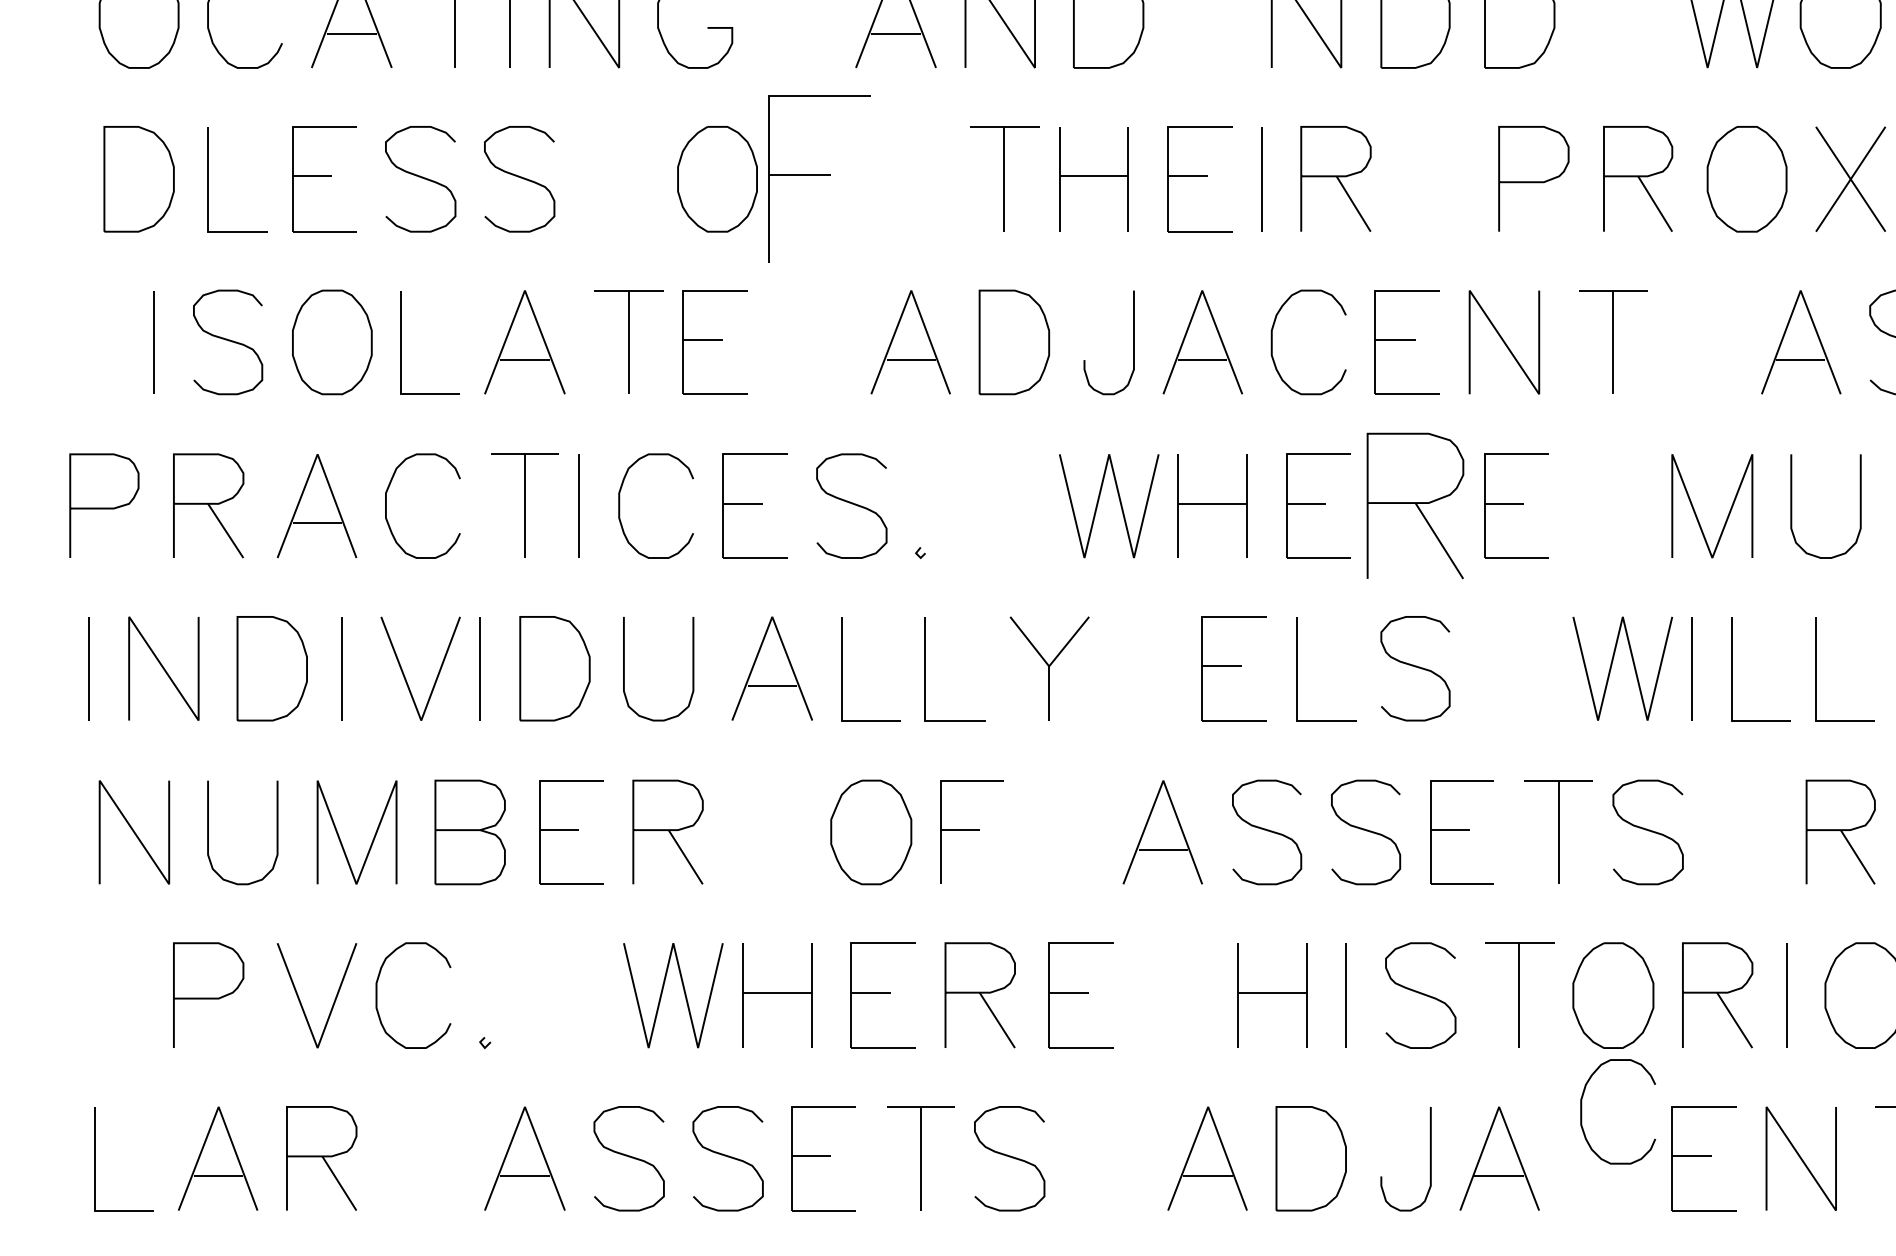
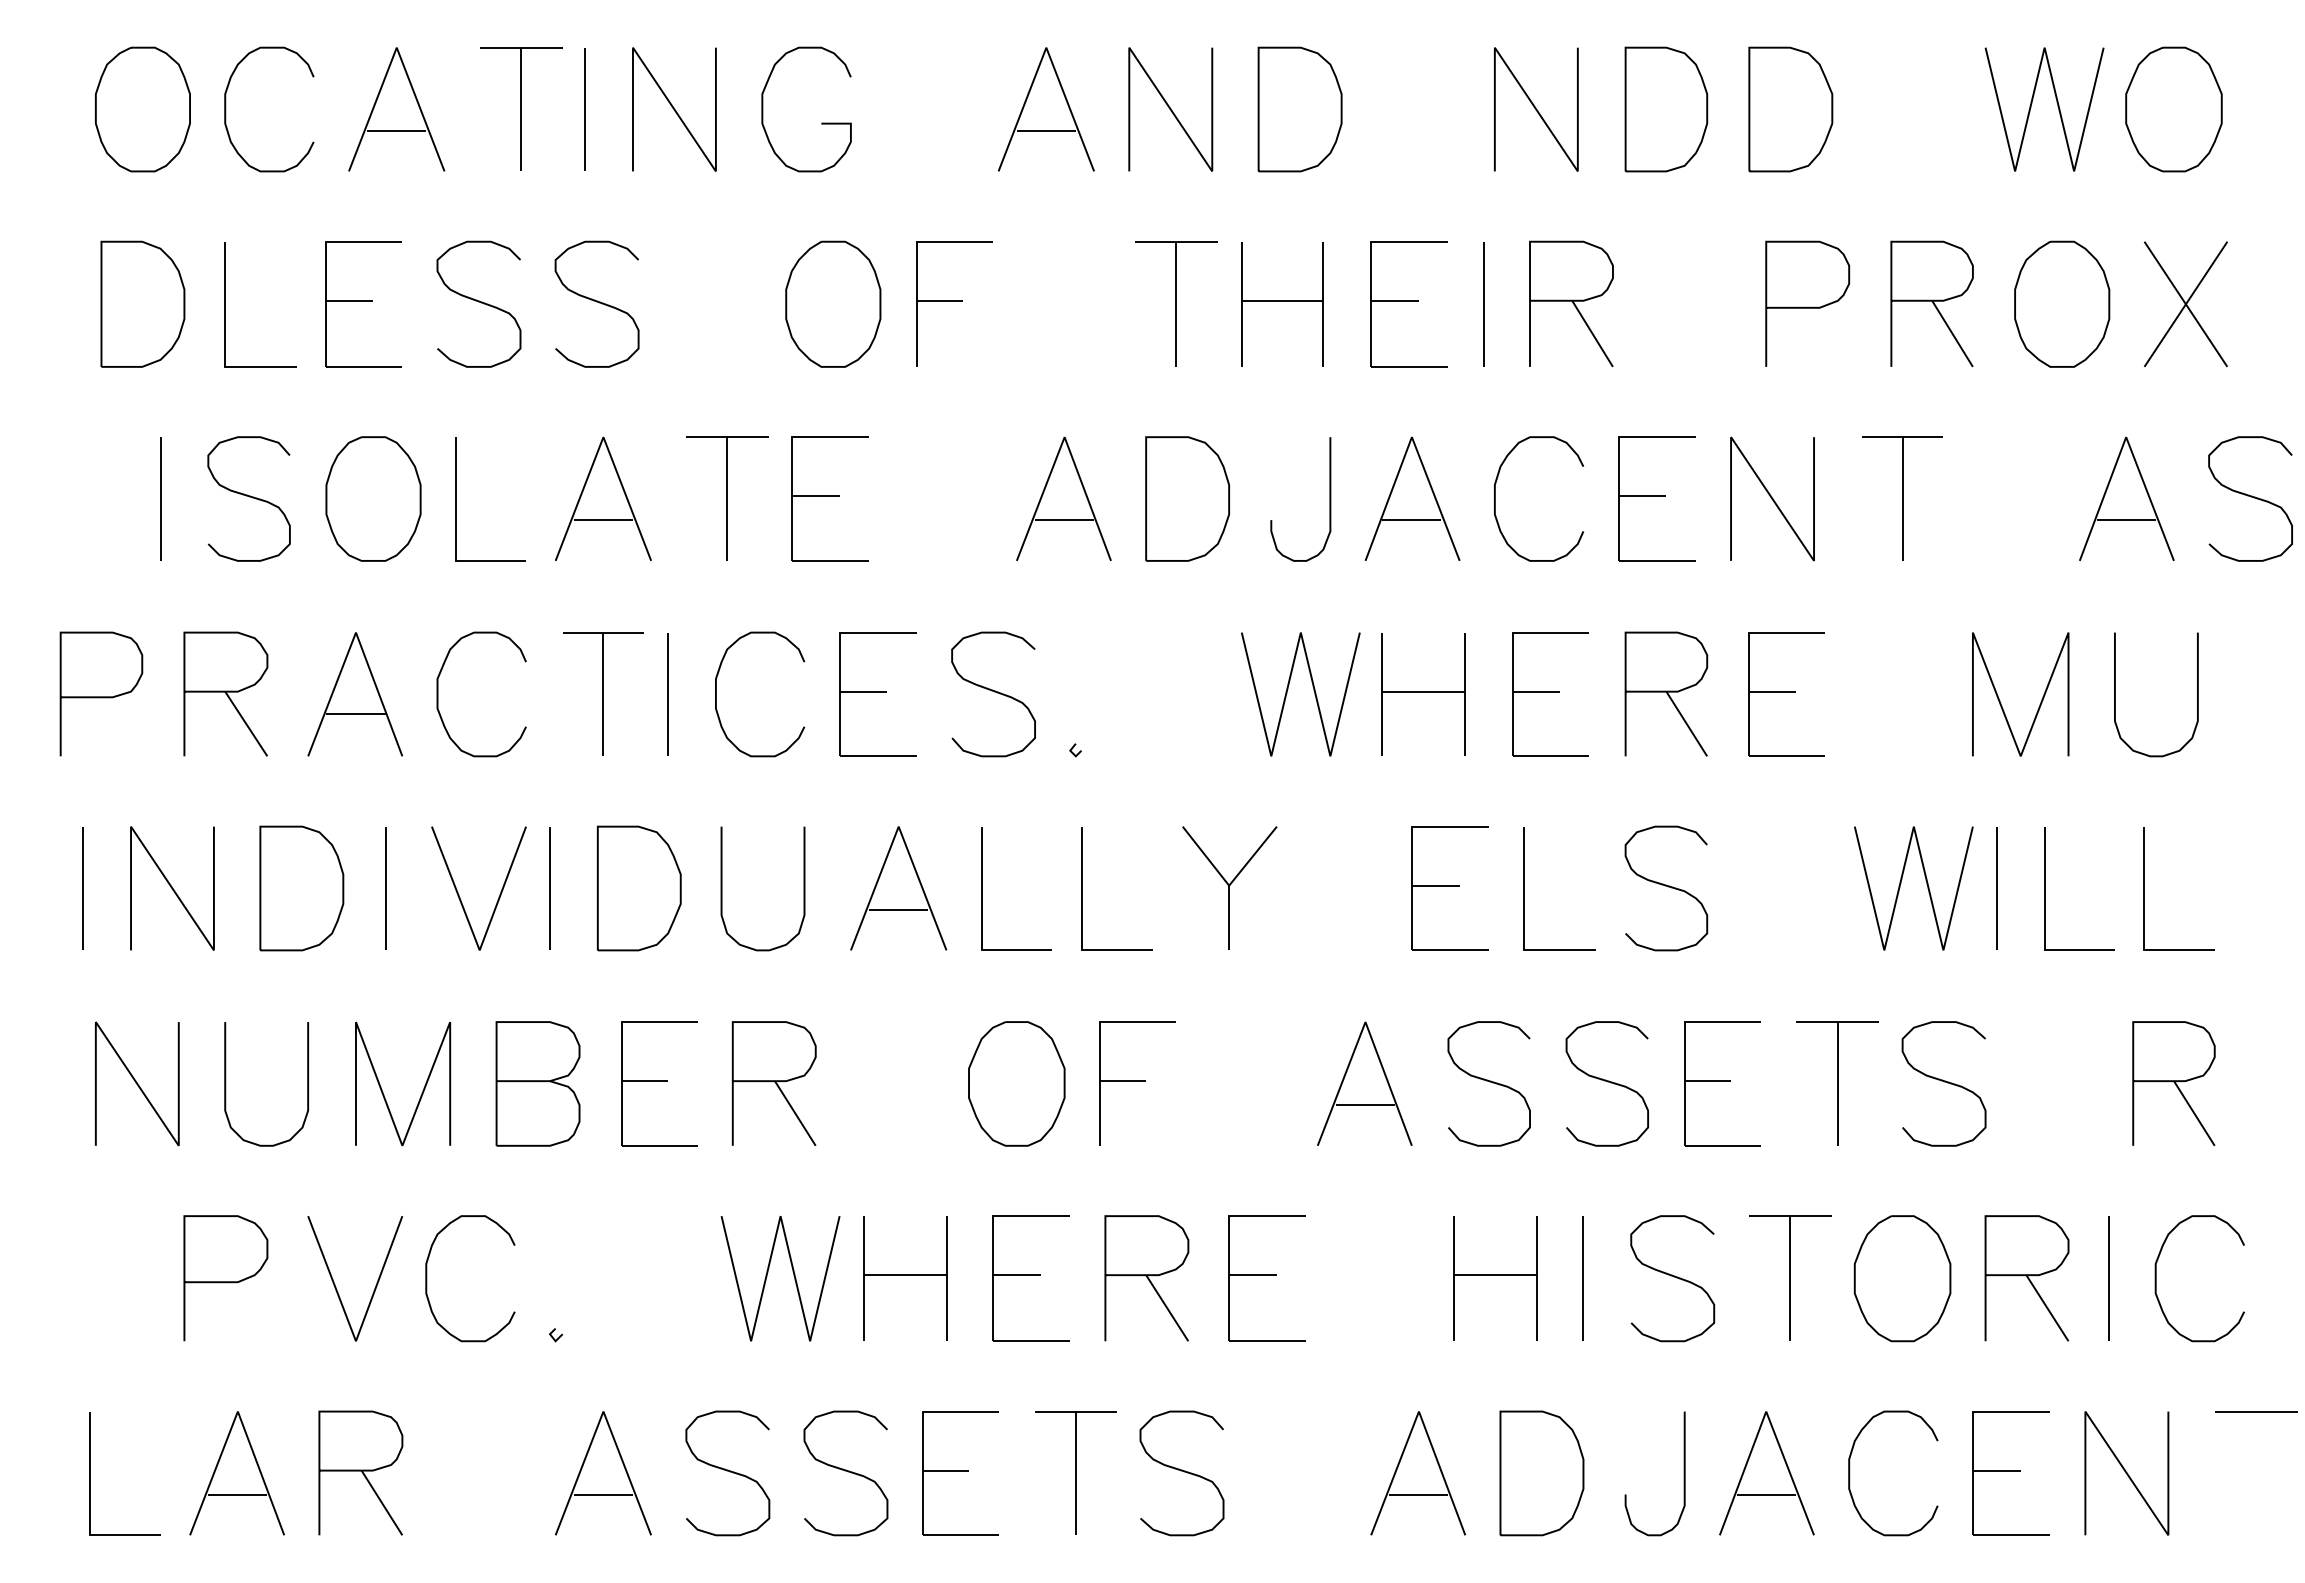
part: (819, 178) -> (954, 303), size x0.62
part: (1415, 505) -> (1666, 693), size x0.71
curve: (1582, 1111) -> (1850, 1473), moved

